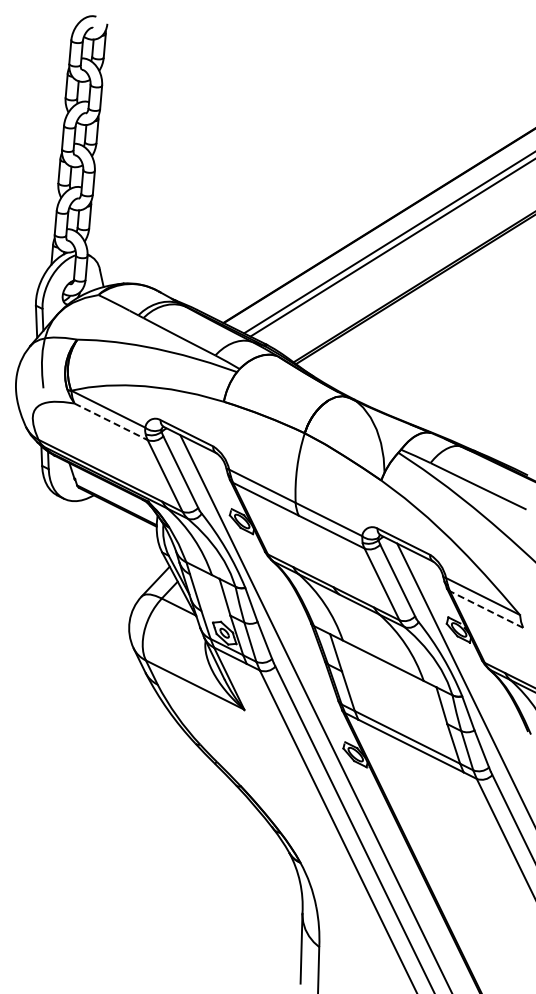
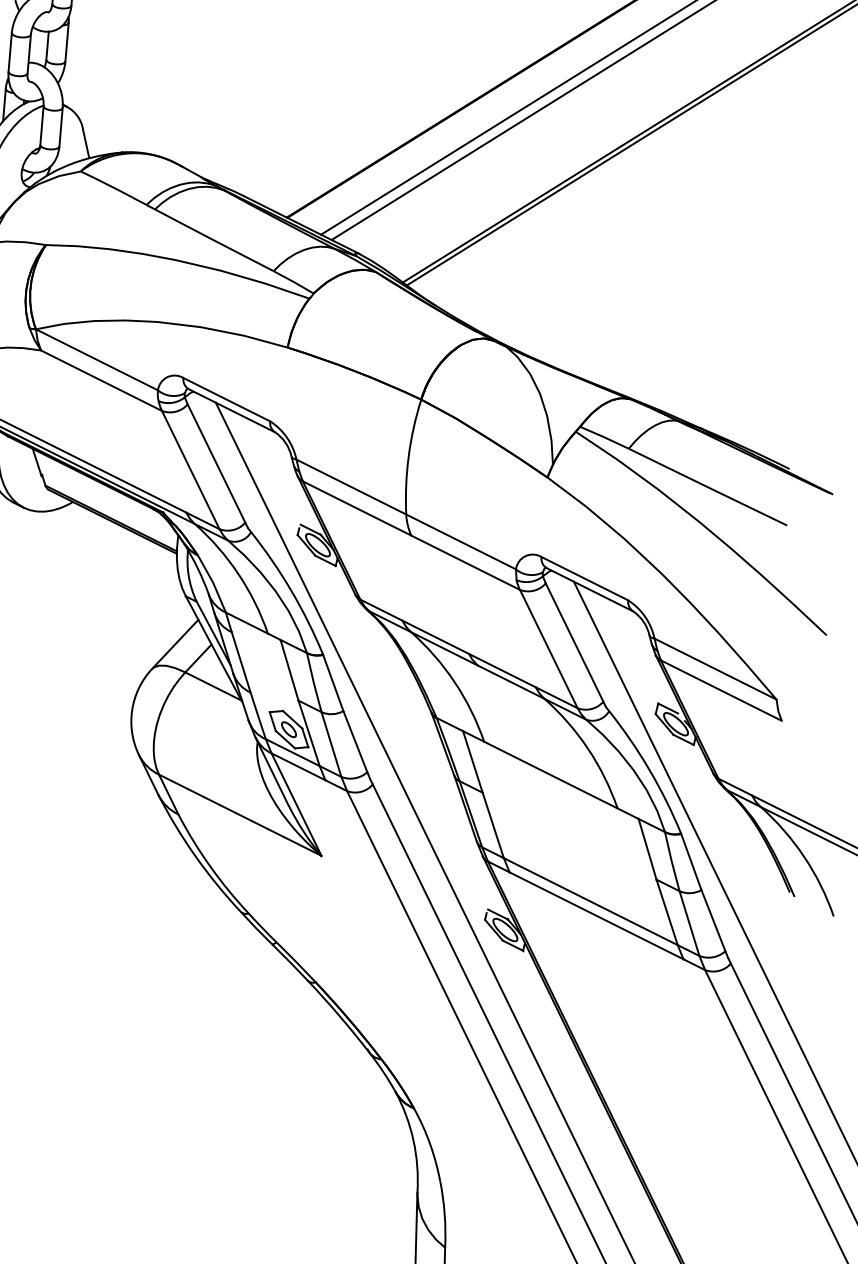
line: (111, 421) -> (102, 380), dashed -> solid
line: (486, 609) -> (721, 690), dashed -> solid

